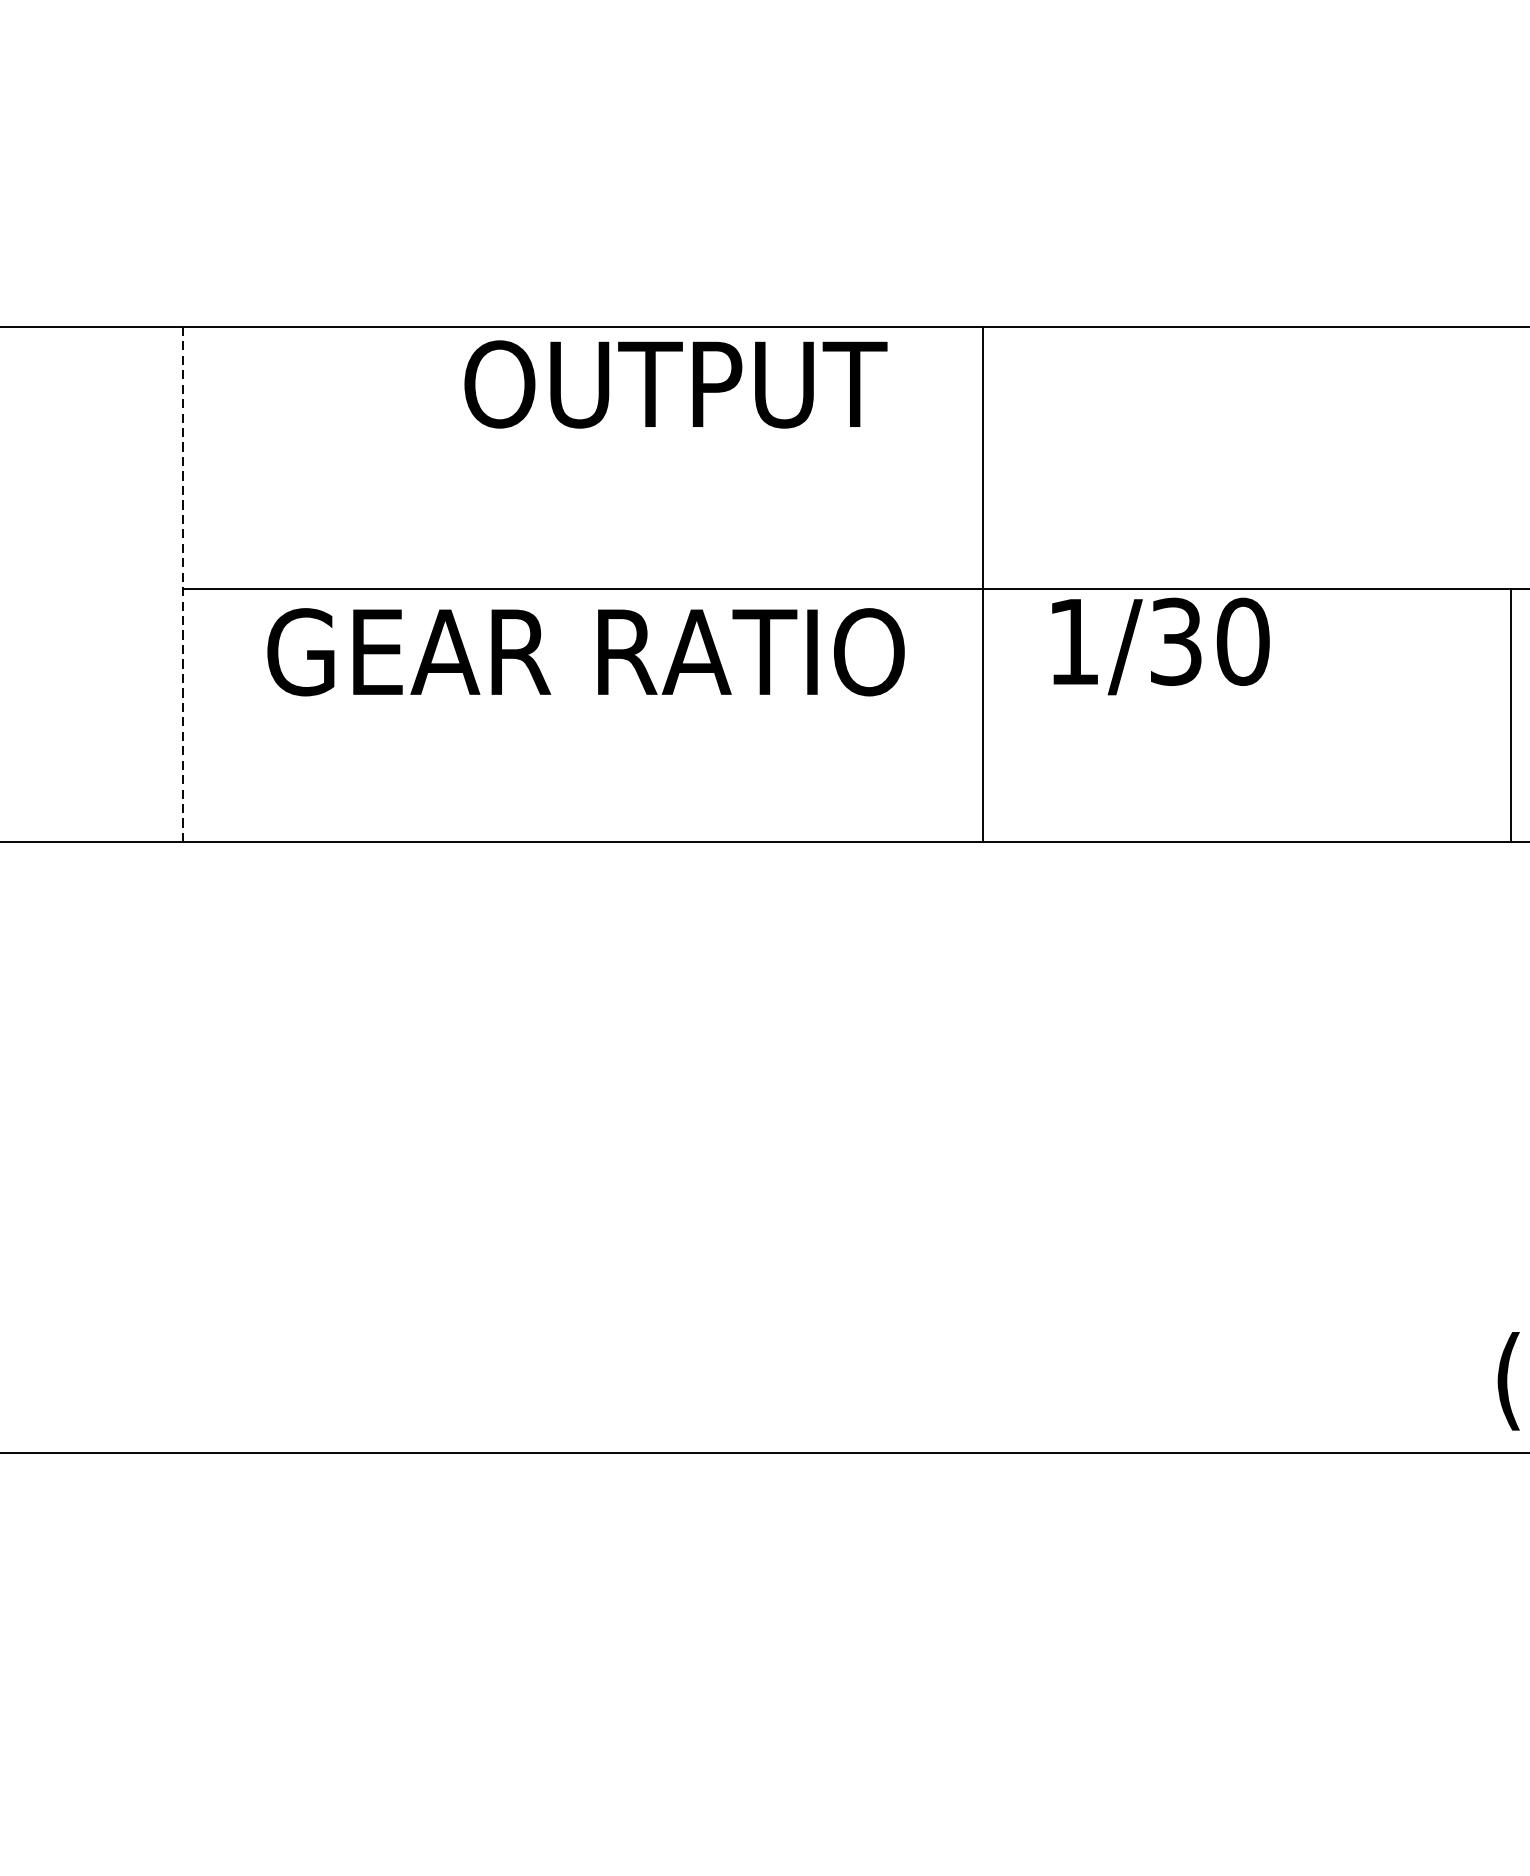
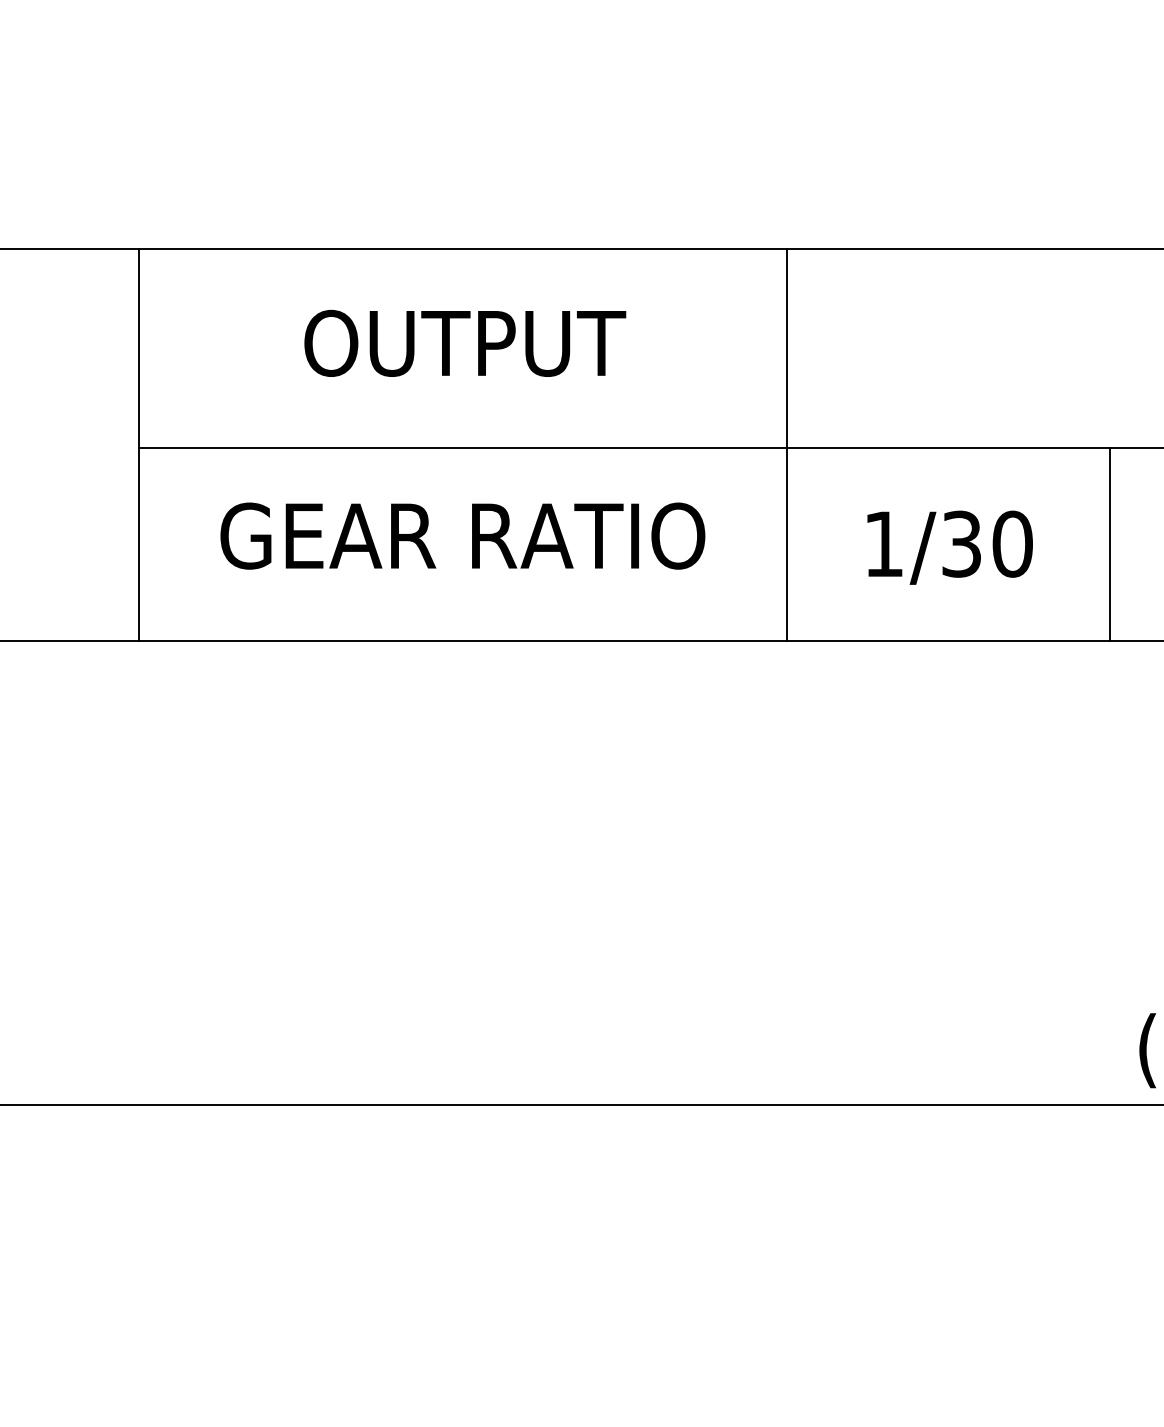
text: (676, 383) -> (465, 342), moved
line: (183, 584) -> (139, 444), dashed -> solid
line: (982, 584) -> (786, 444), moved
text: (1160, 646) -> (949, 547), moved
text: (585, 651) -> (462, 535), moved
line: (1511, 714) -> (1110, 543), moved

